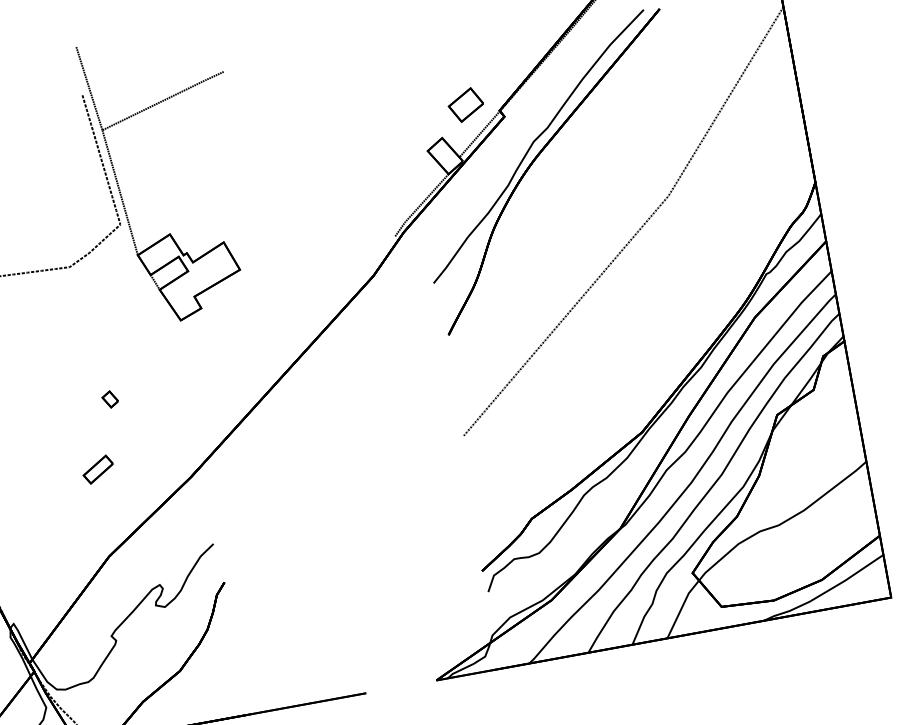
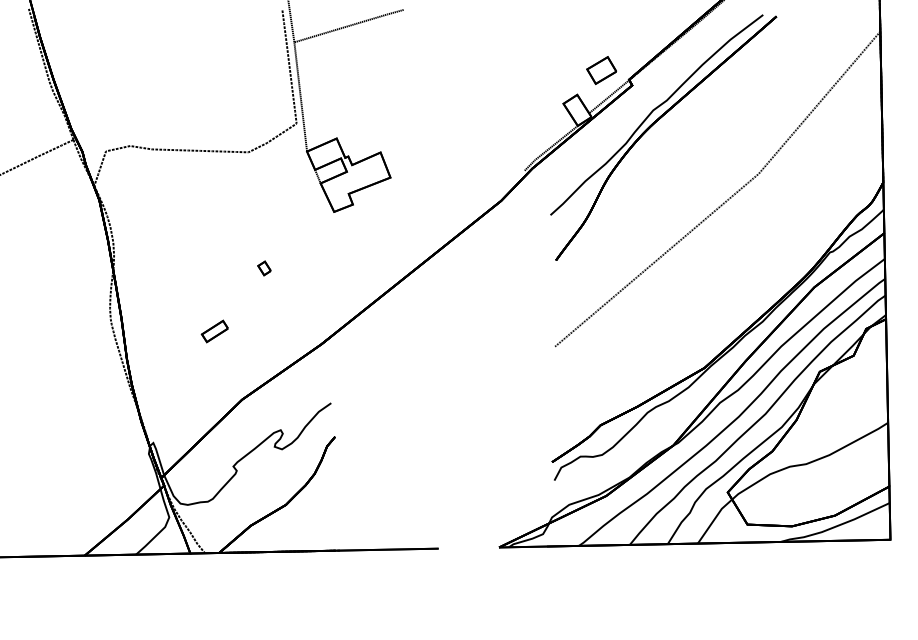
part: (97, 469) -> (214, 331), moved

